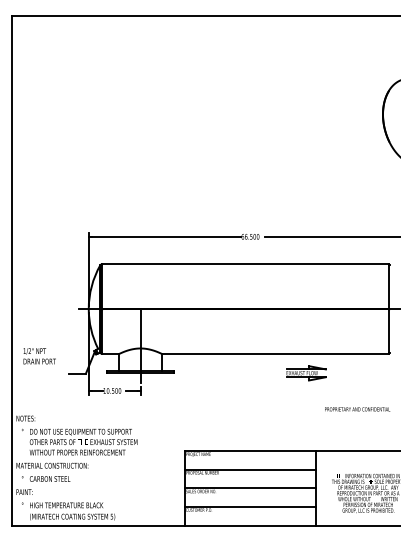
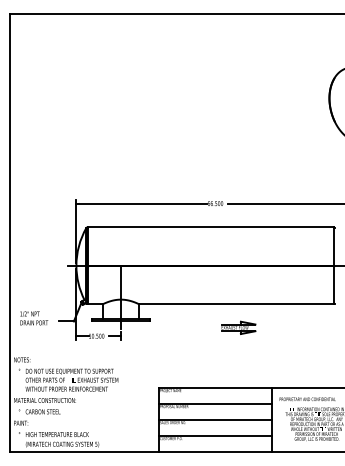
text: (39, 356) -> (34, 318), moved
part: (306, 373) -> (238, 328), moved
text: (357, 409) -> (307, 399), moved

